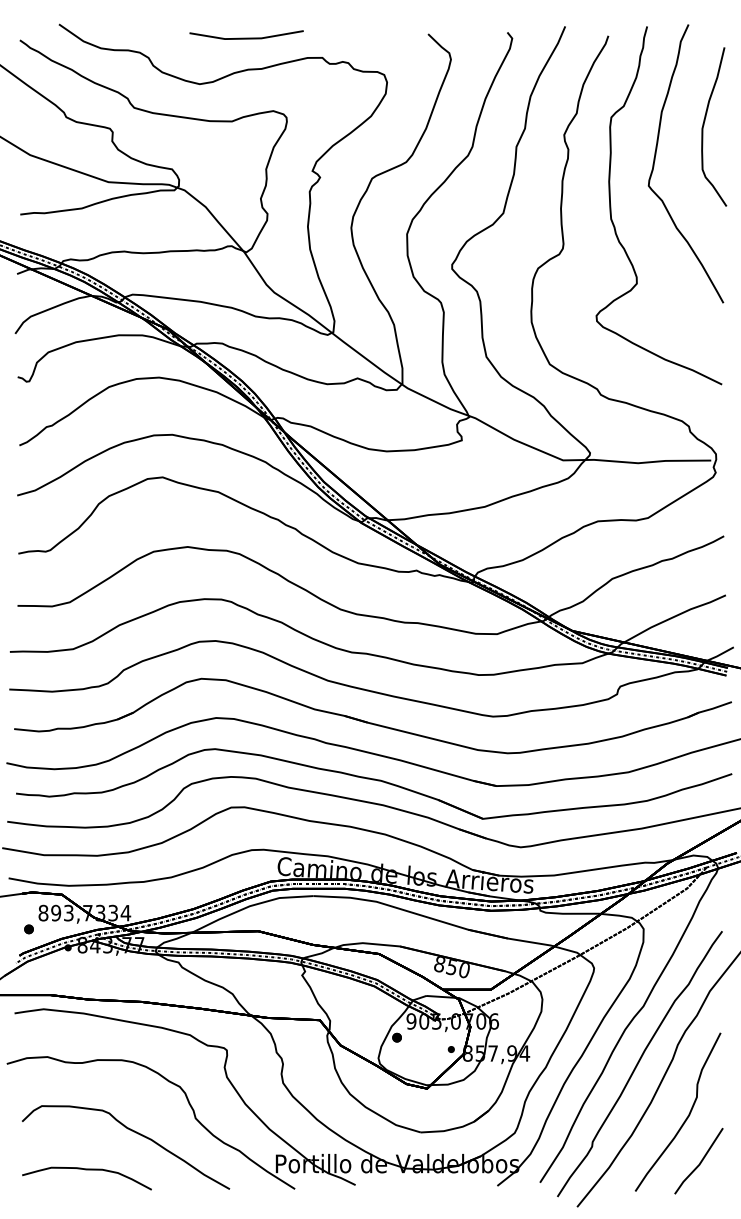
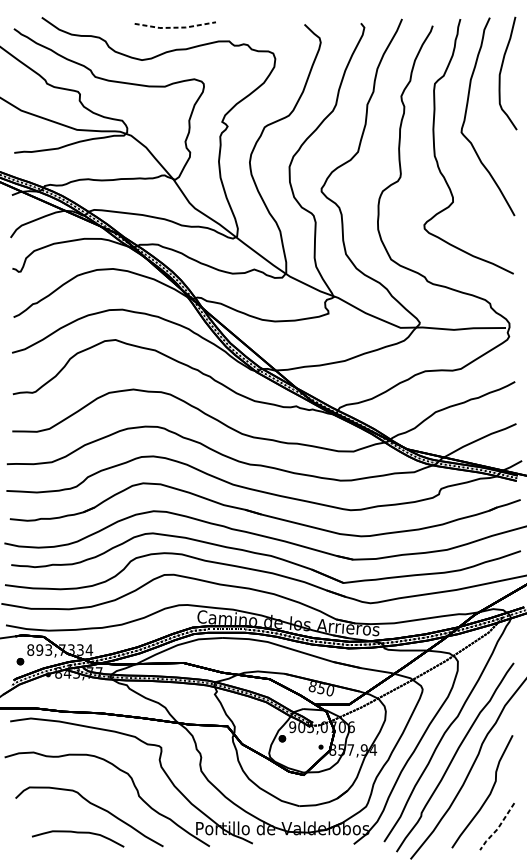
line: (246, 38) -> (175, 27), solid -> dashed
curve: (704, 125) -> (501, 72), moved
line: (699, 1163) -> (497, 828), solid -> dashed
curve: (86, 1170) -> (77, 833), moved

